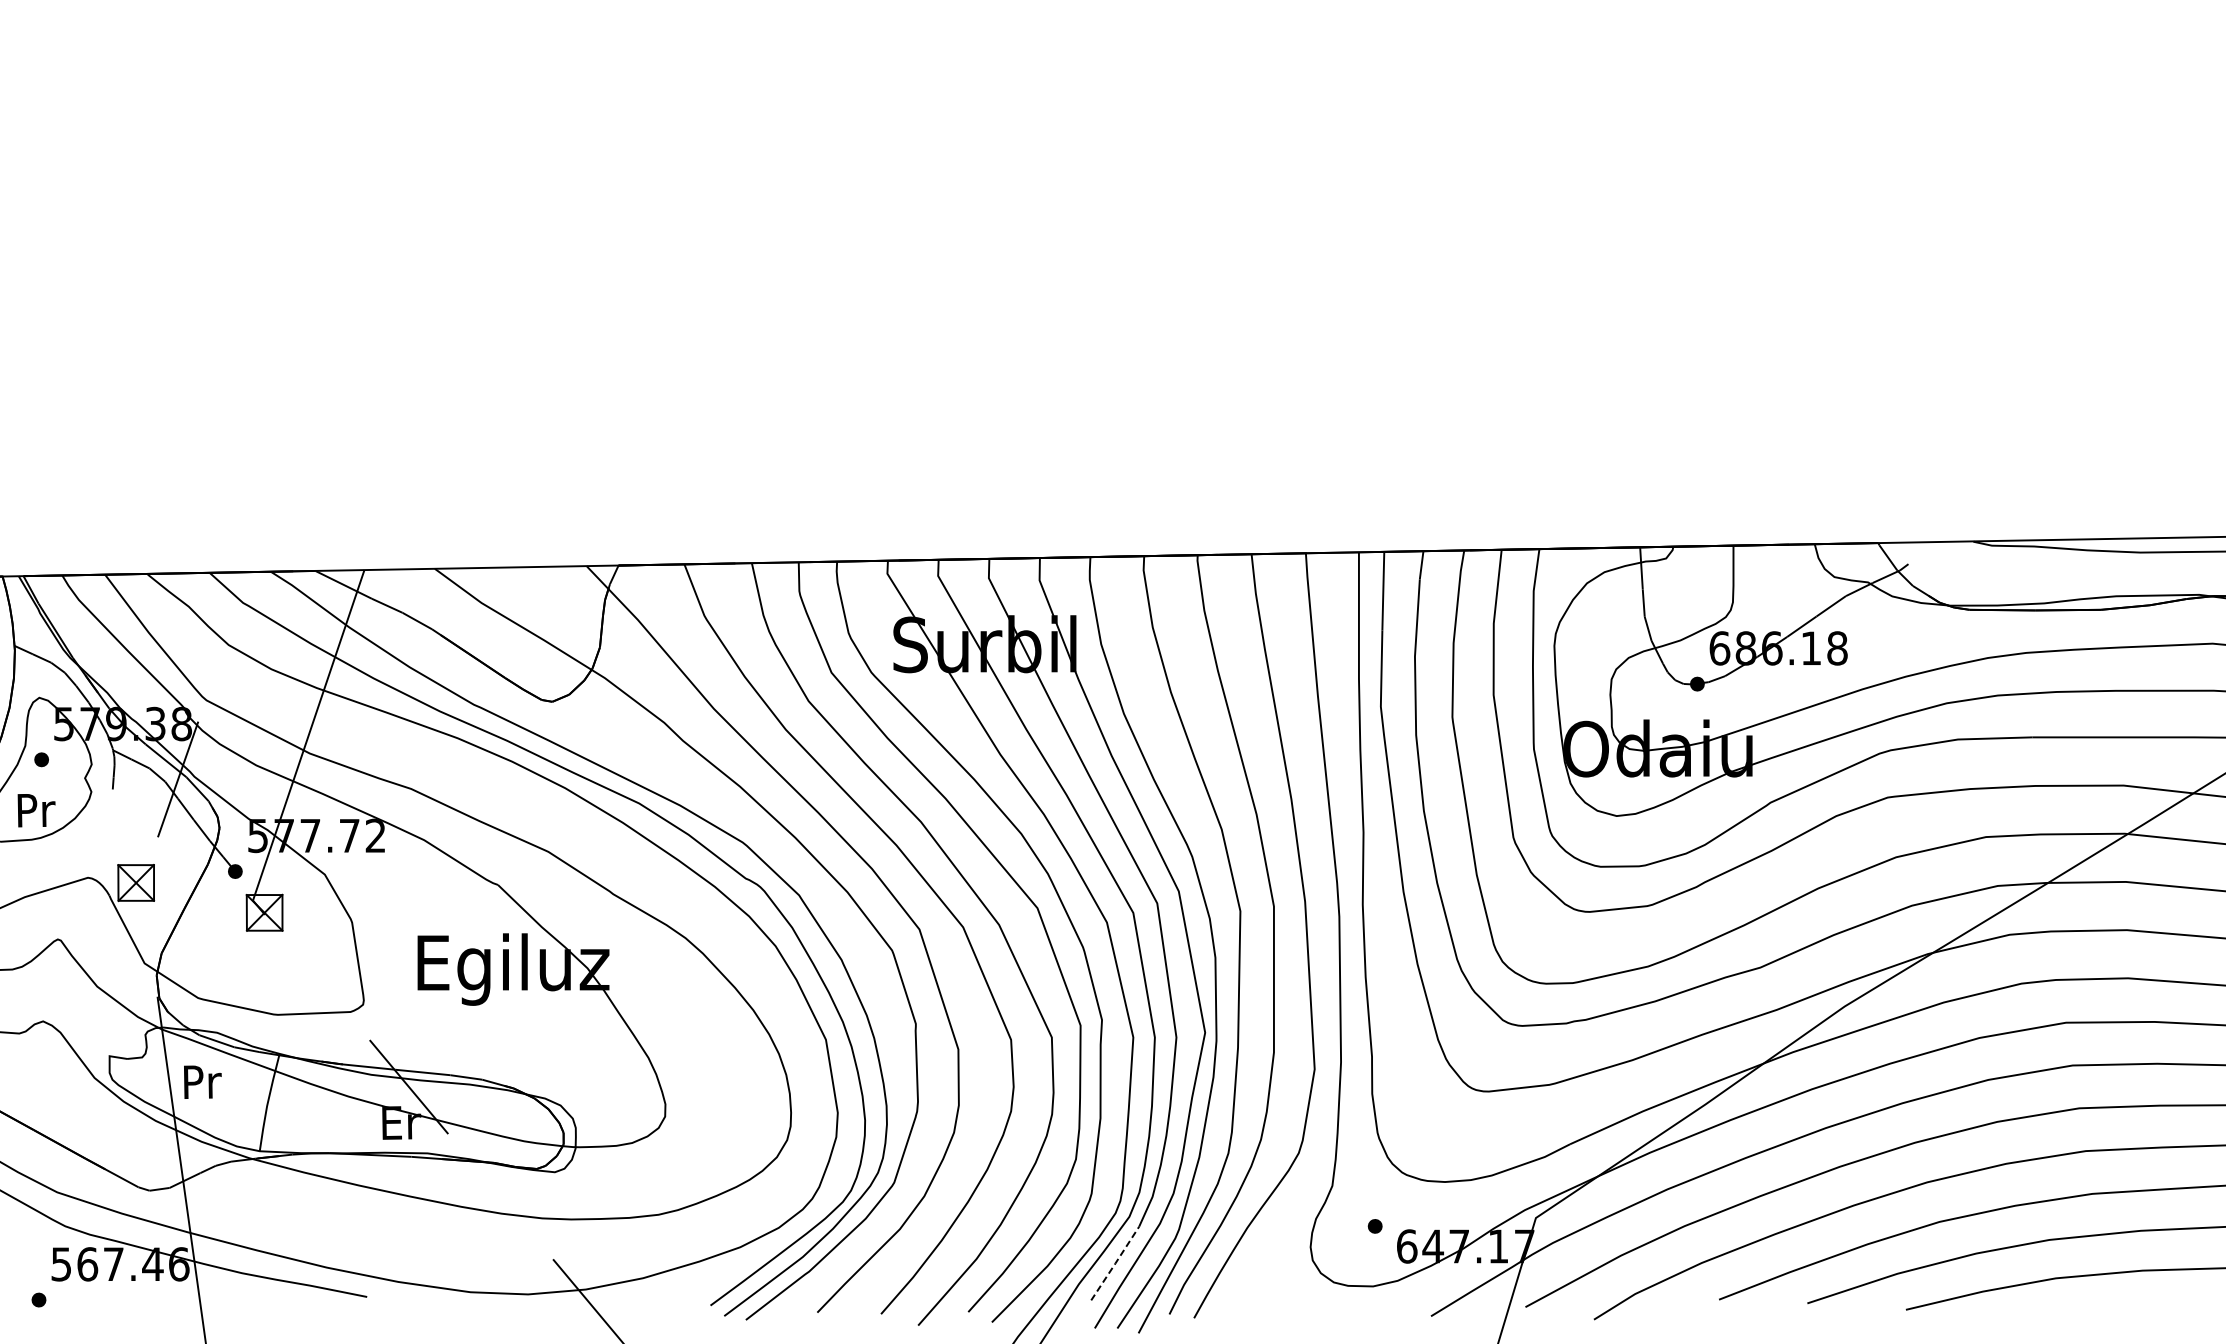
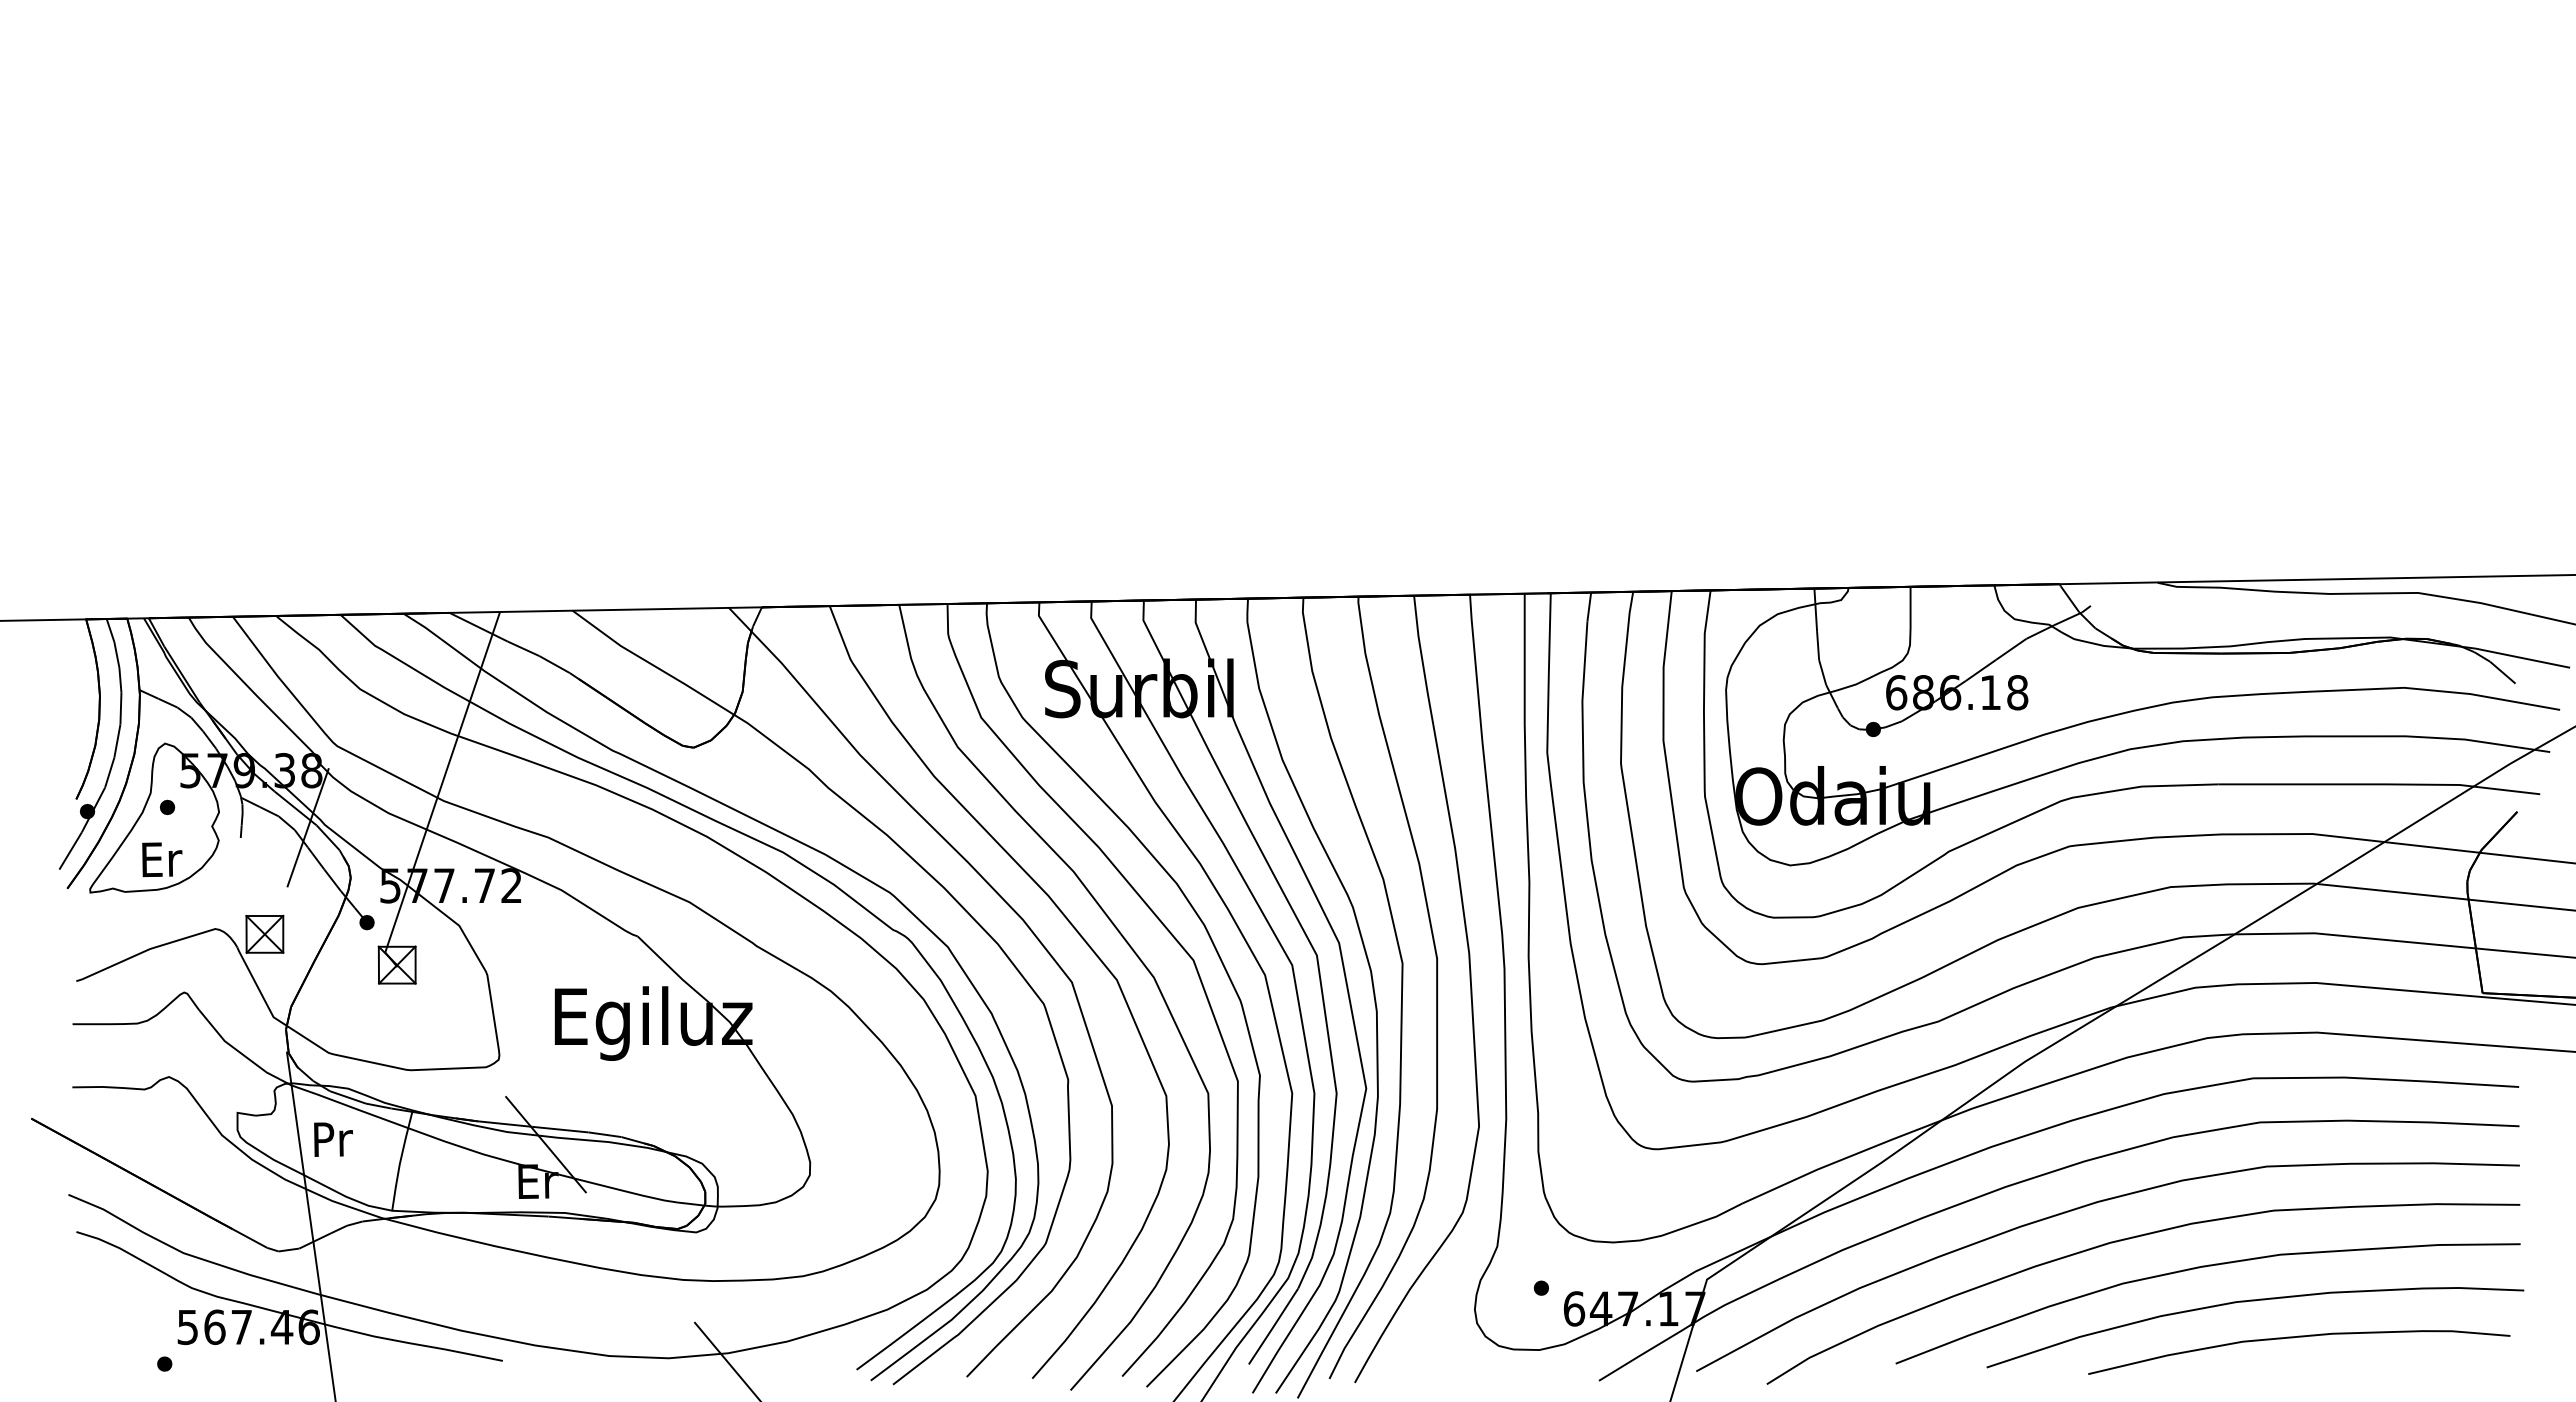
text: (36, 810) -> (162, 859), Pr -> Er
line: (1115, 1263) -> (1273, 1326), dashed -> solid

